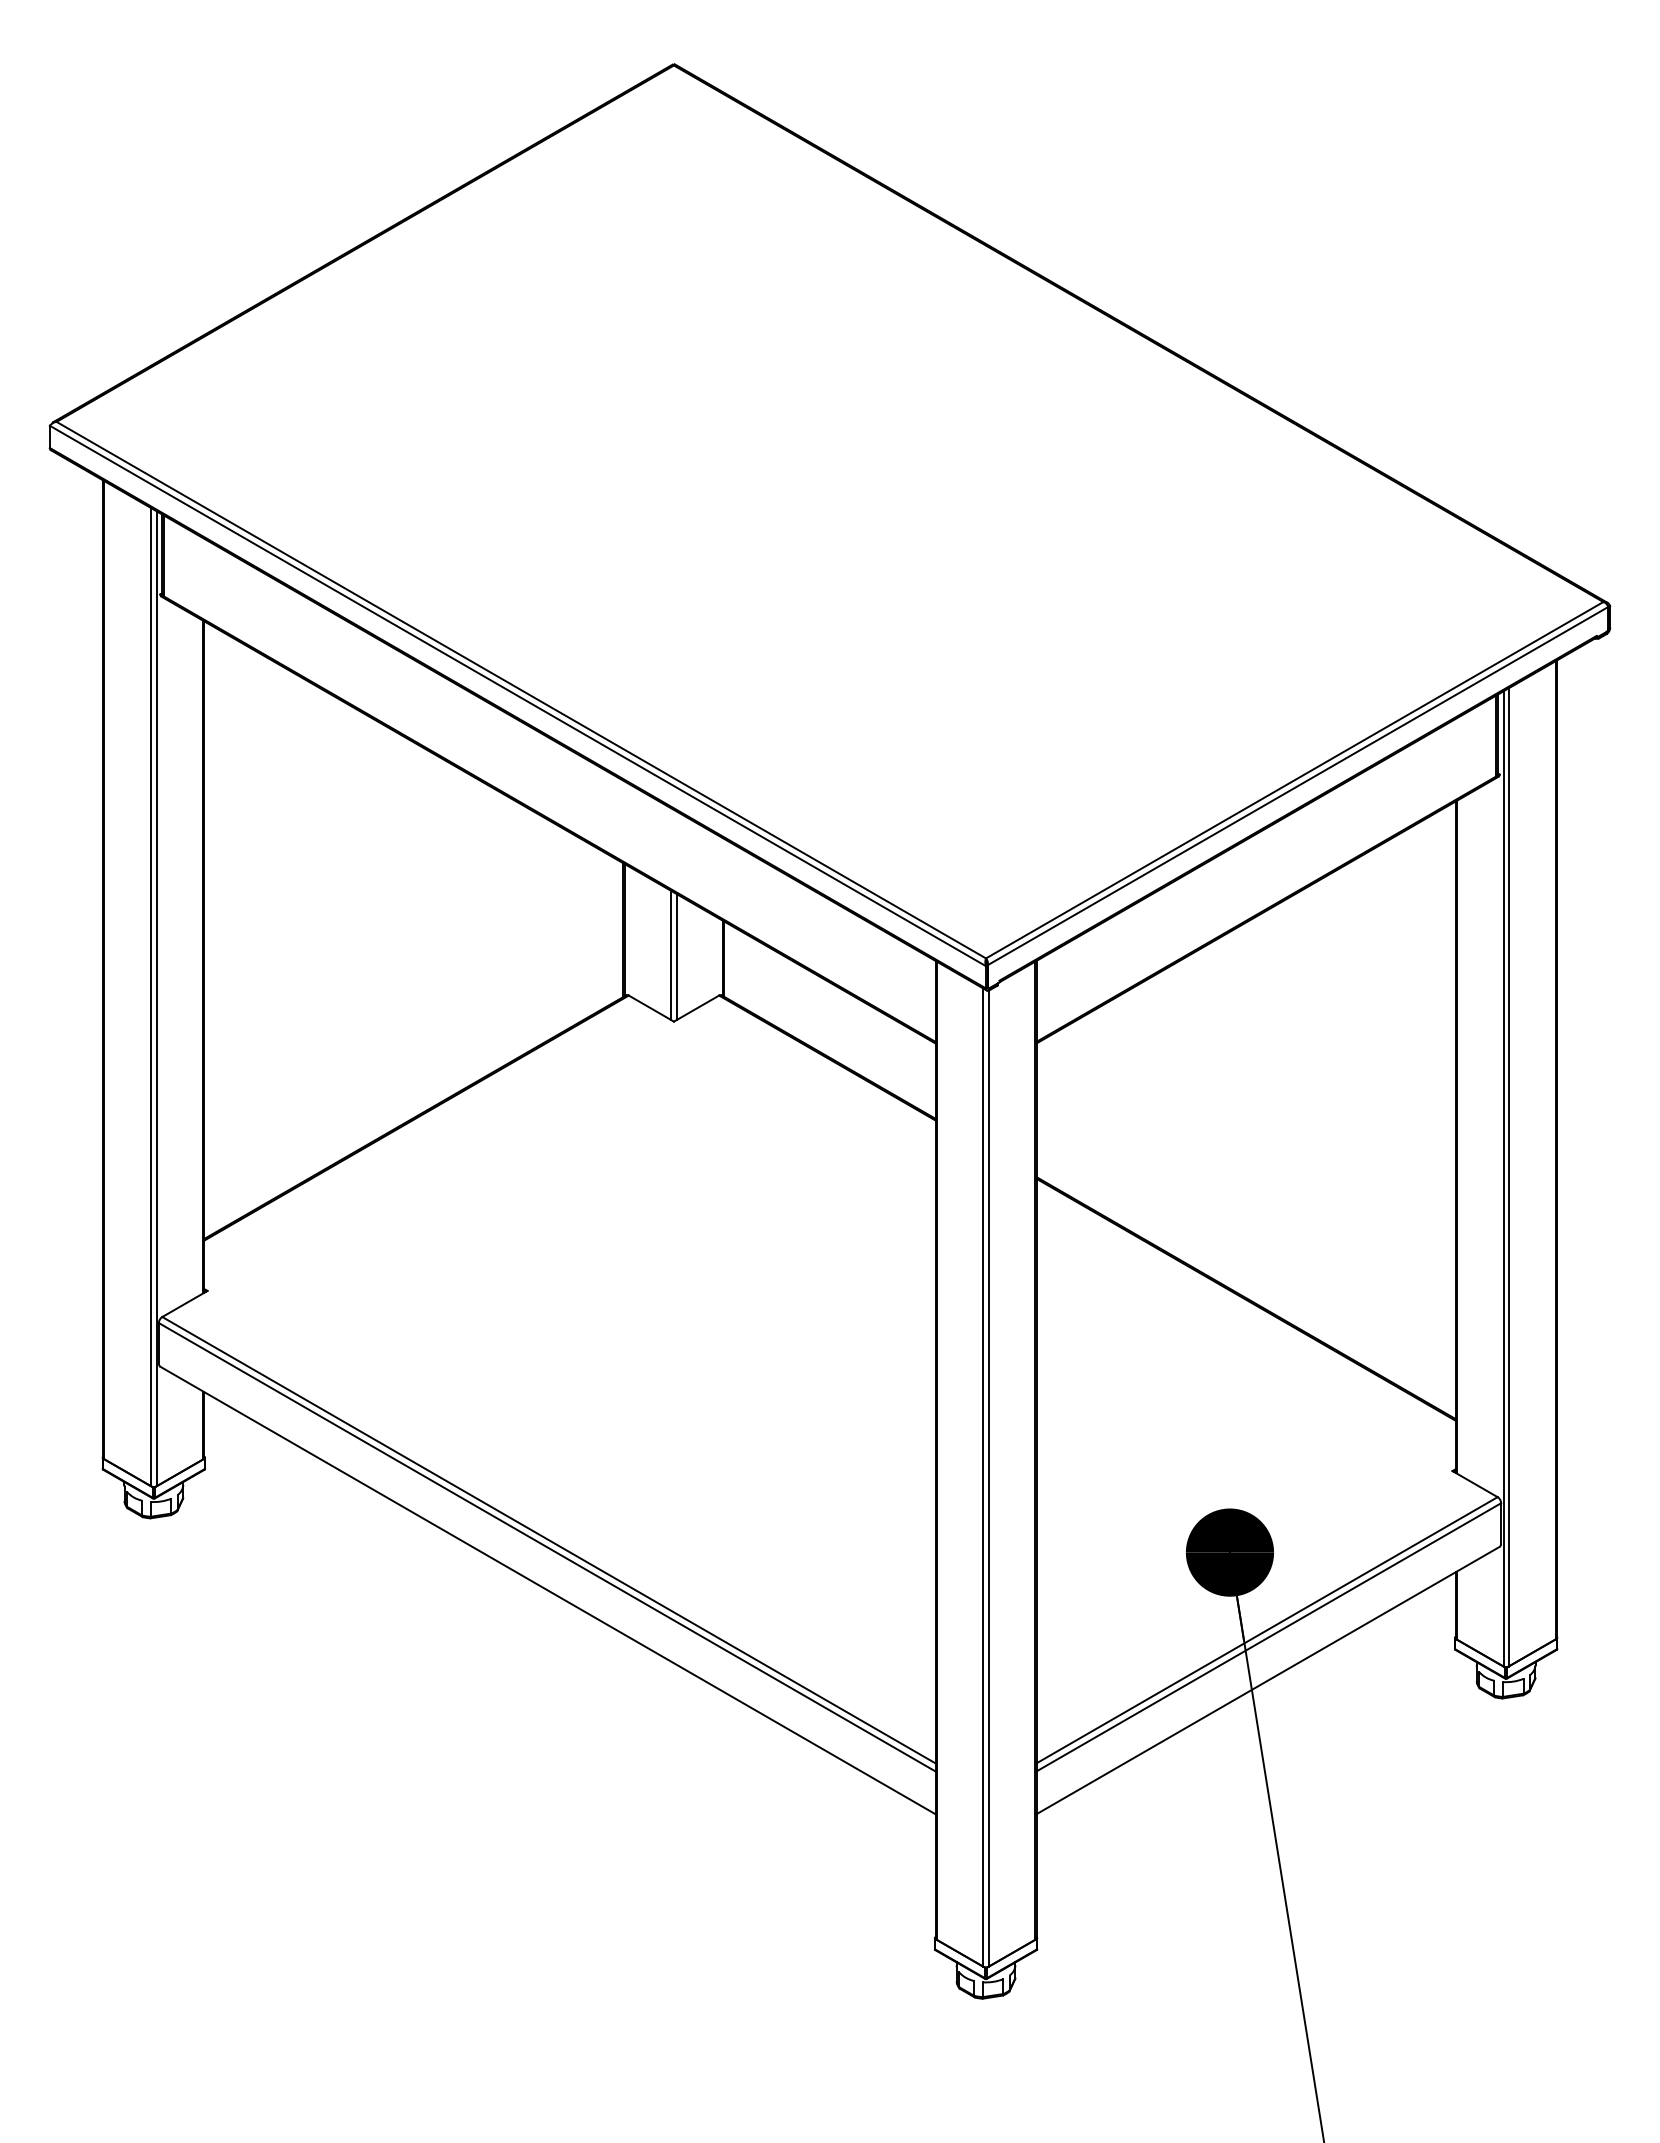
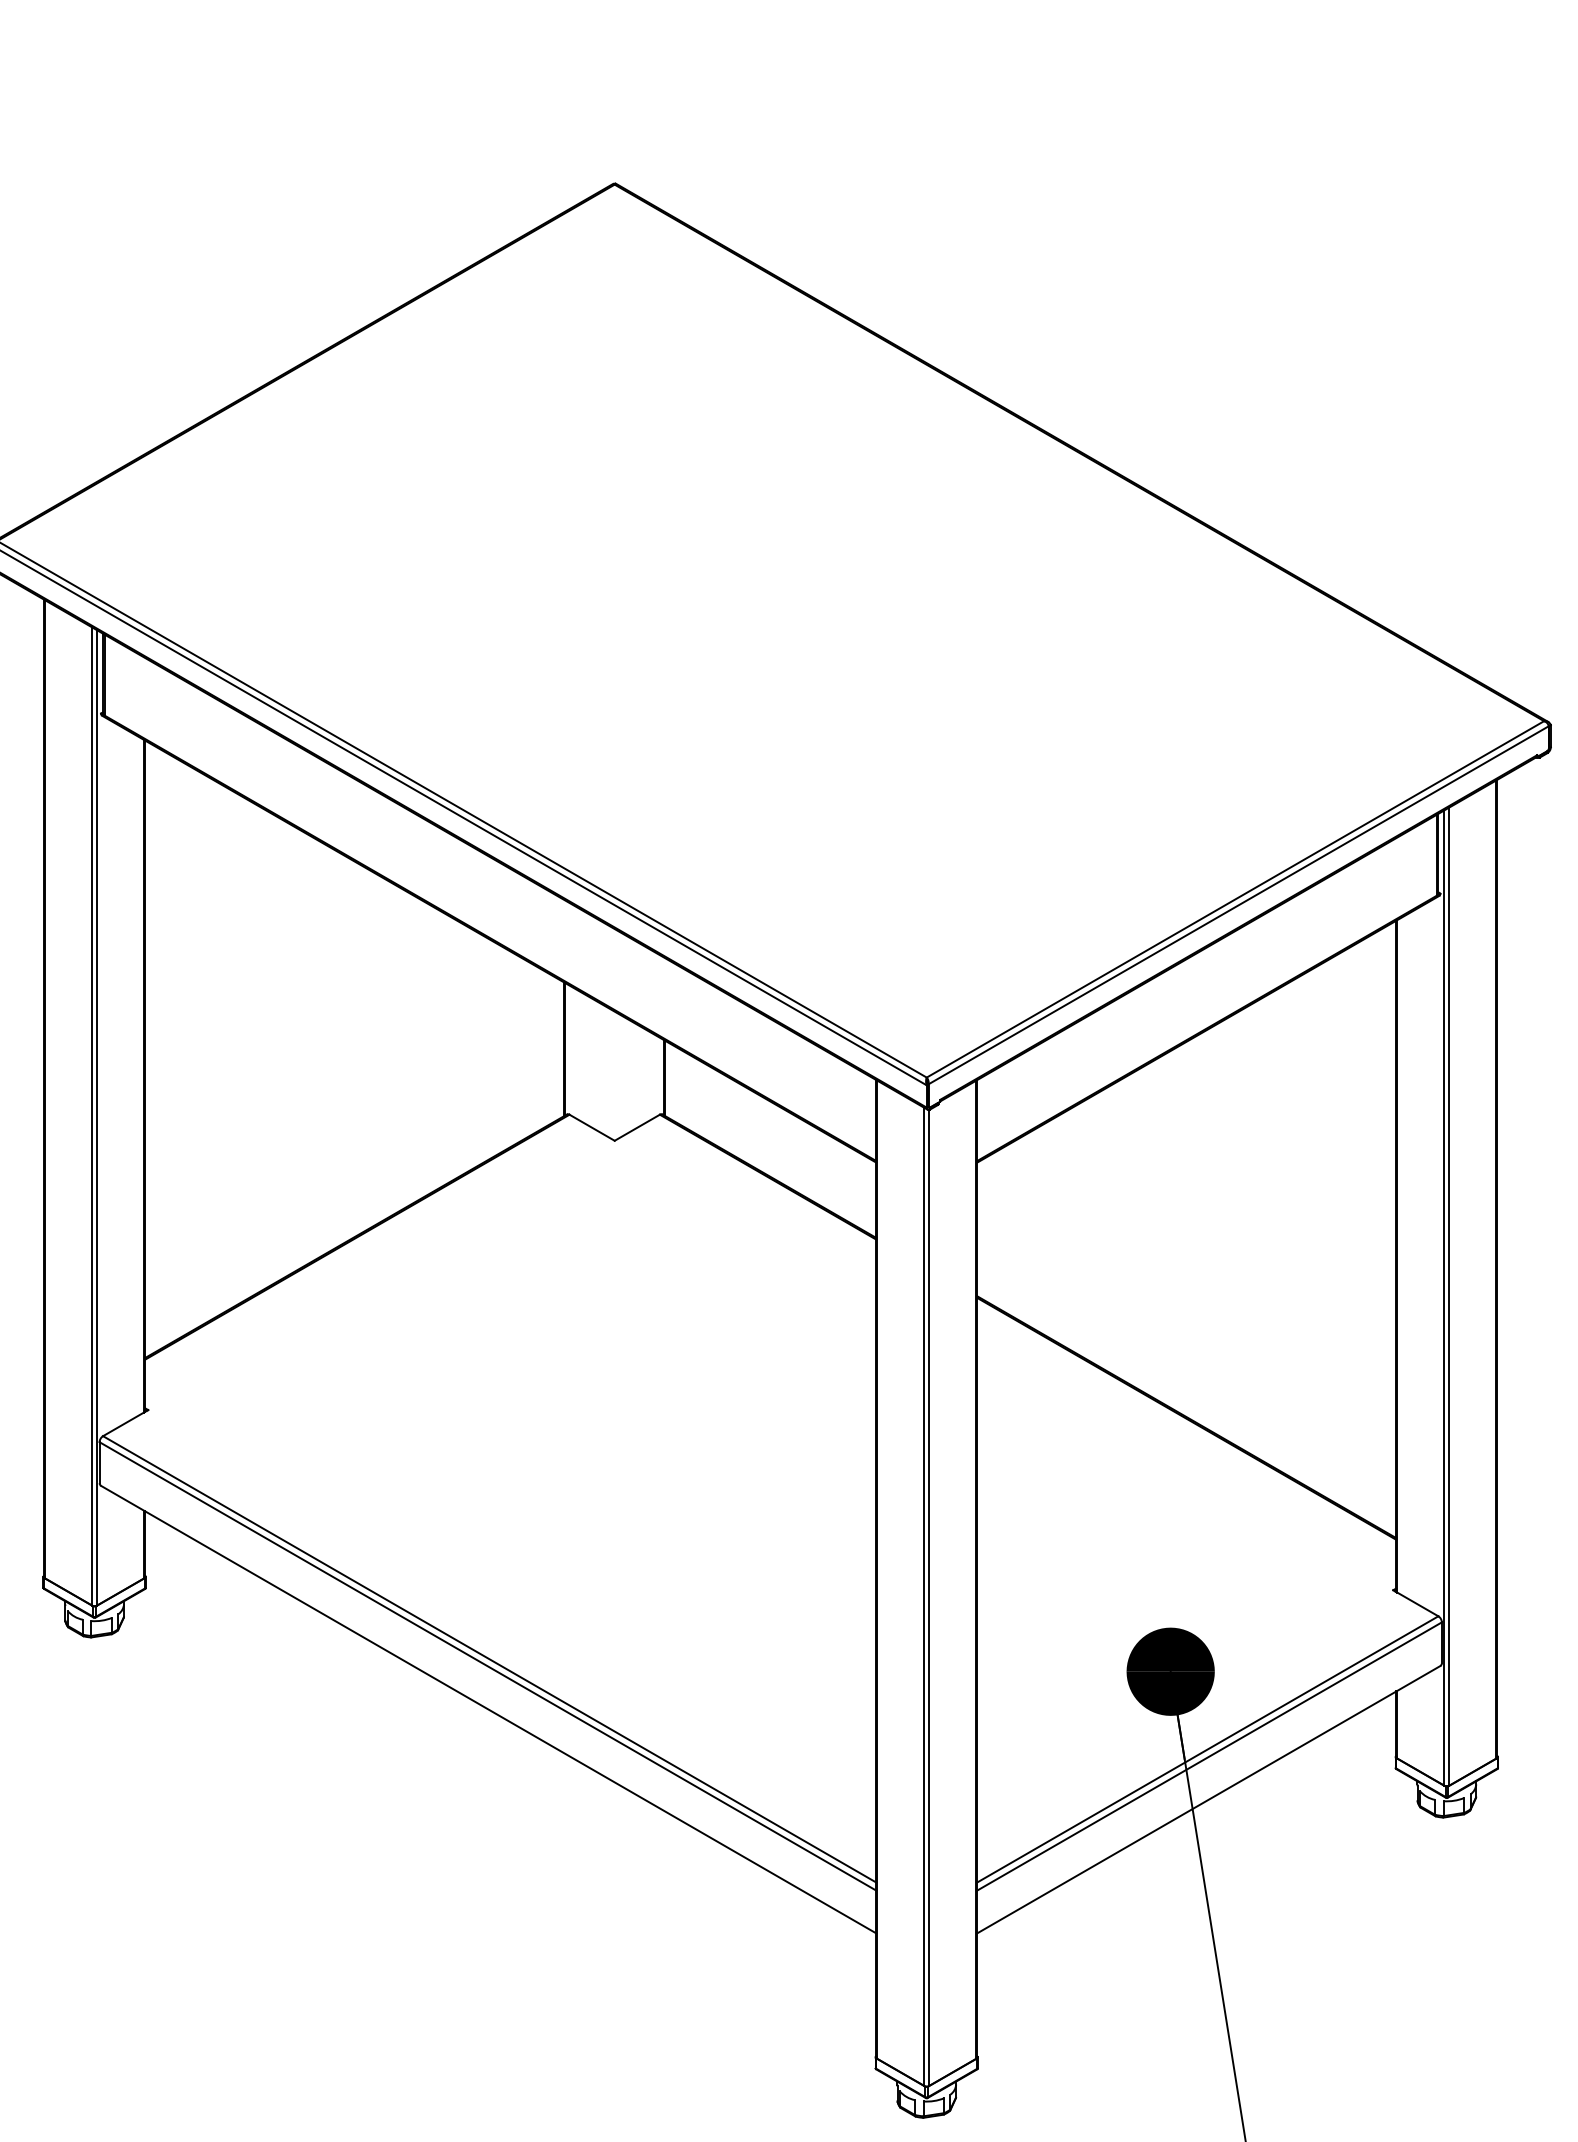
line: (671, 955) -> (612, 1074), removed
line: (676, 957) -> (617, 1076), removed

